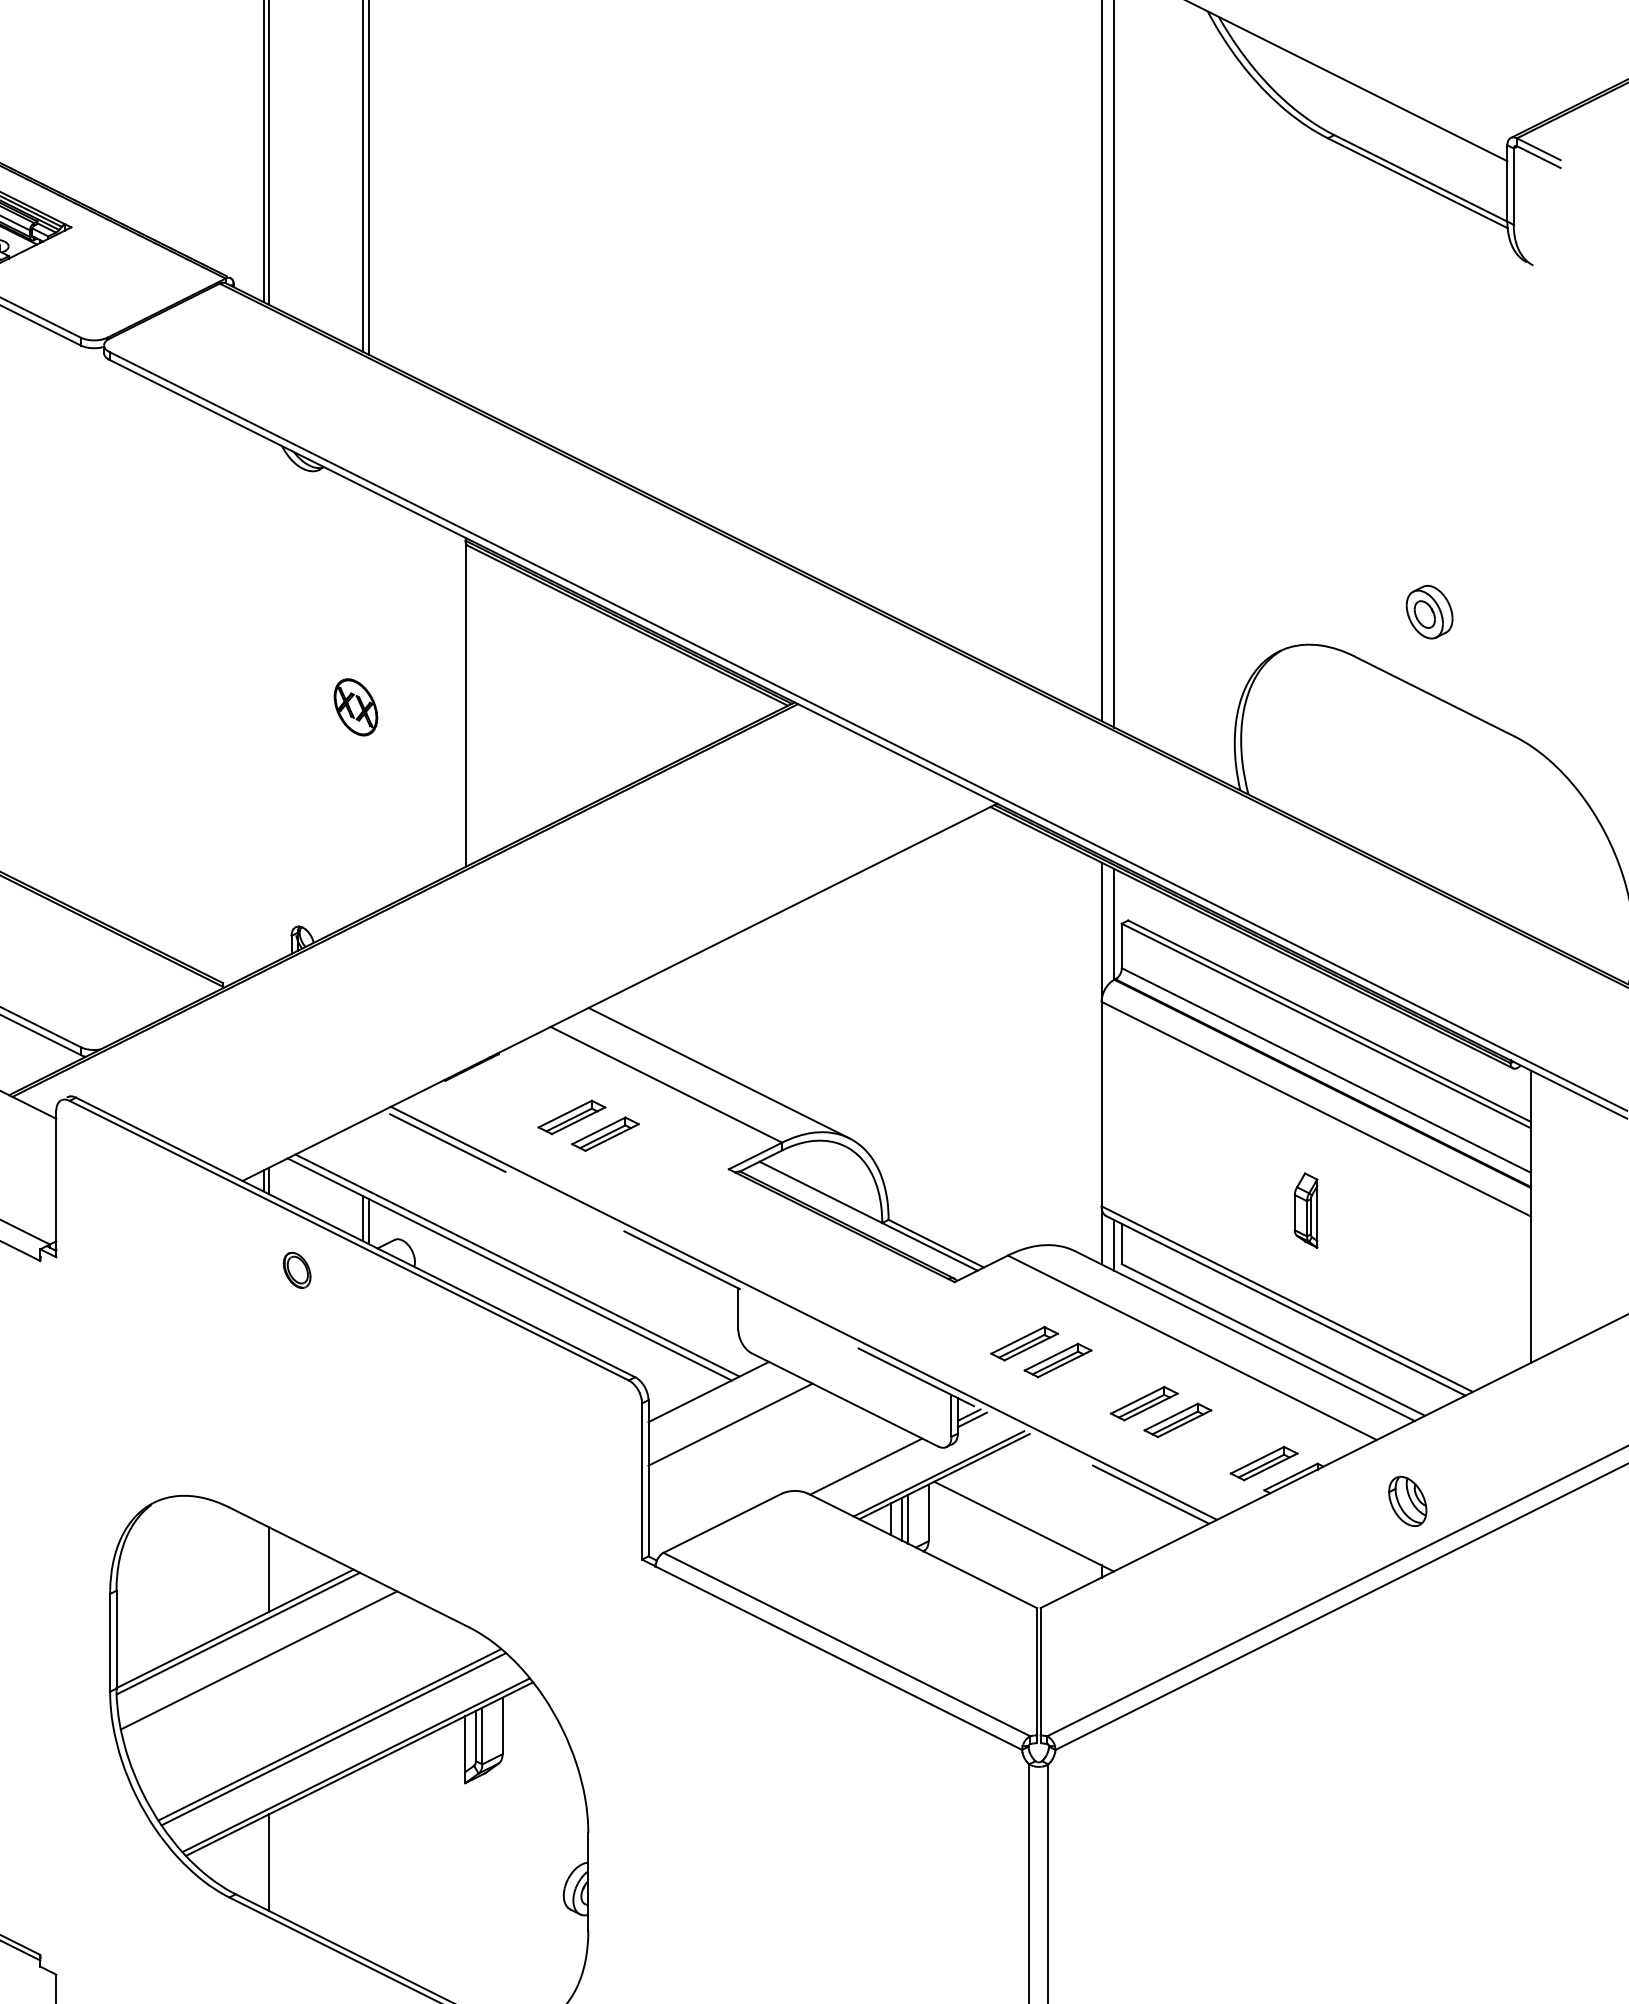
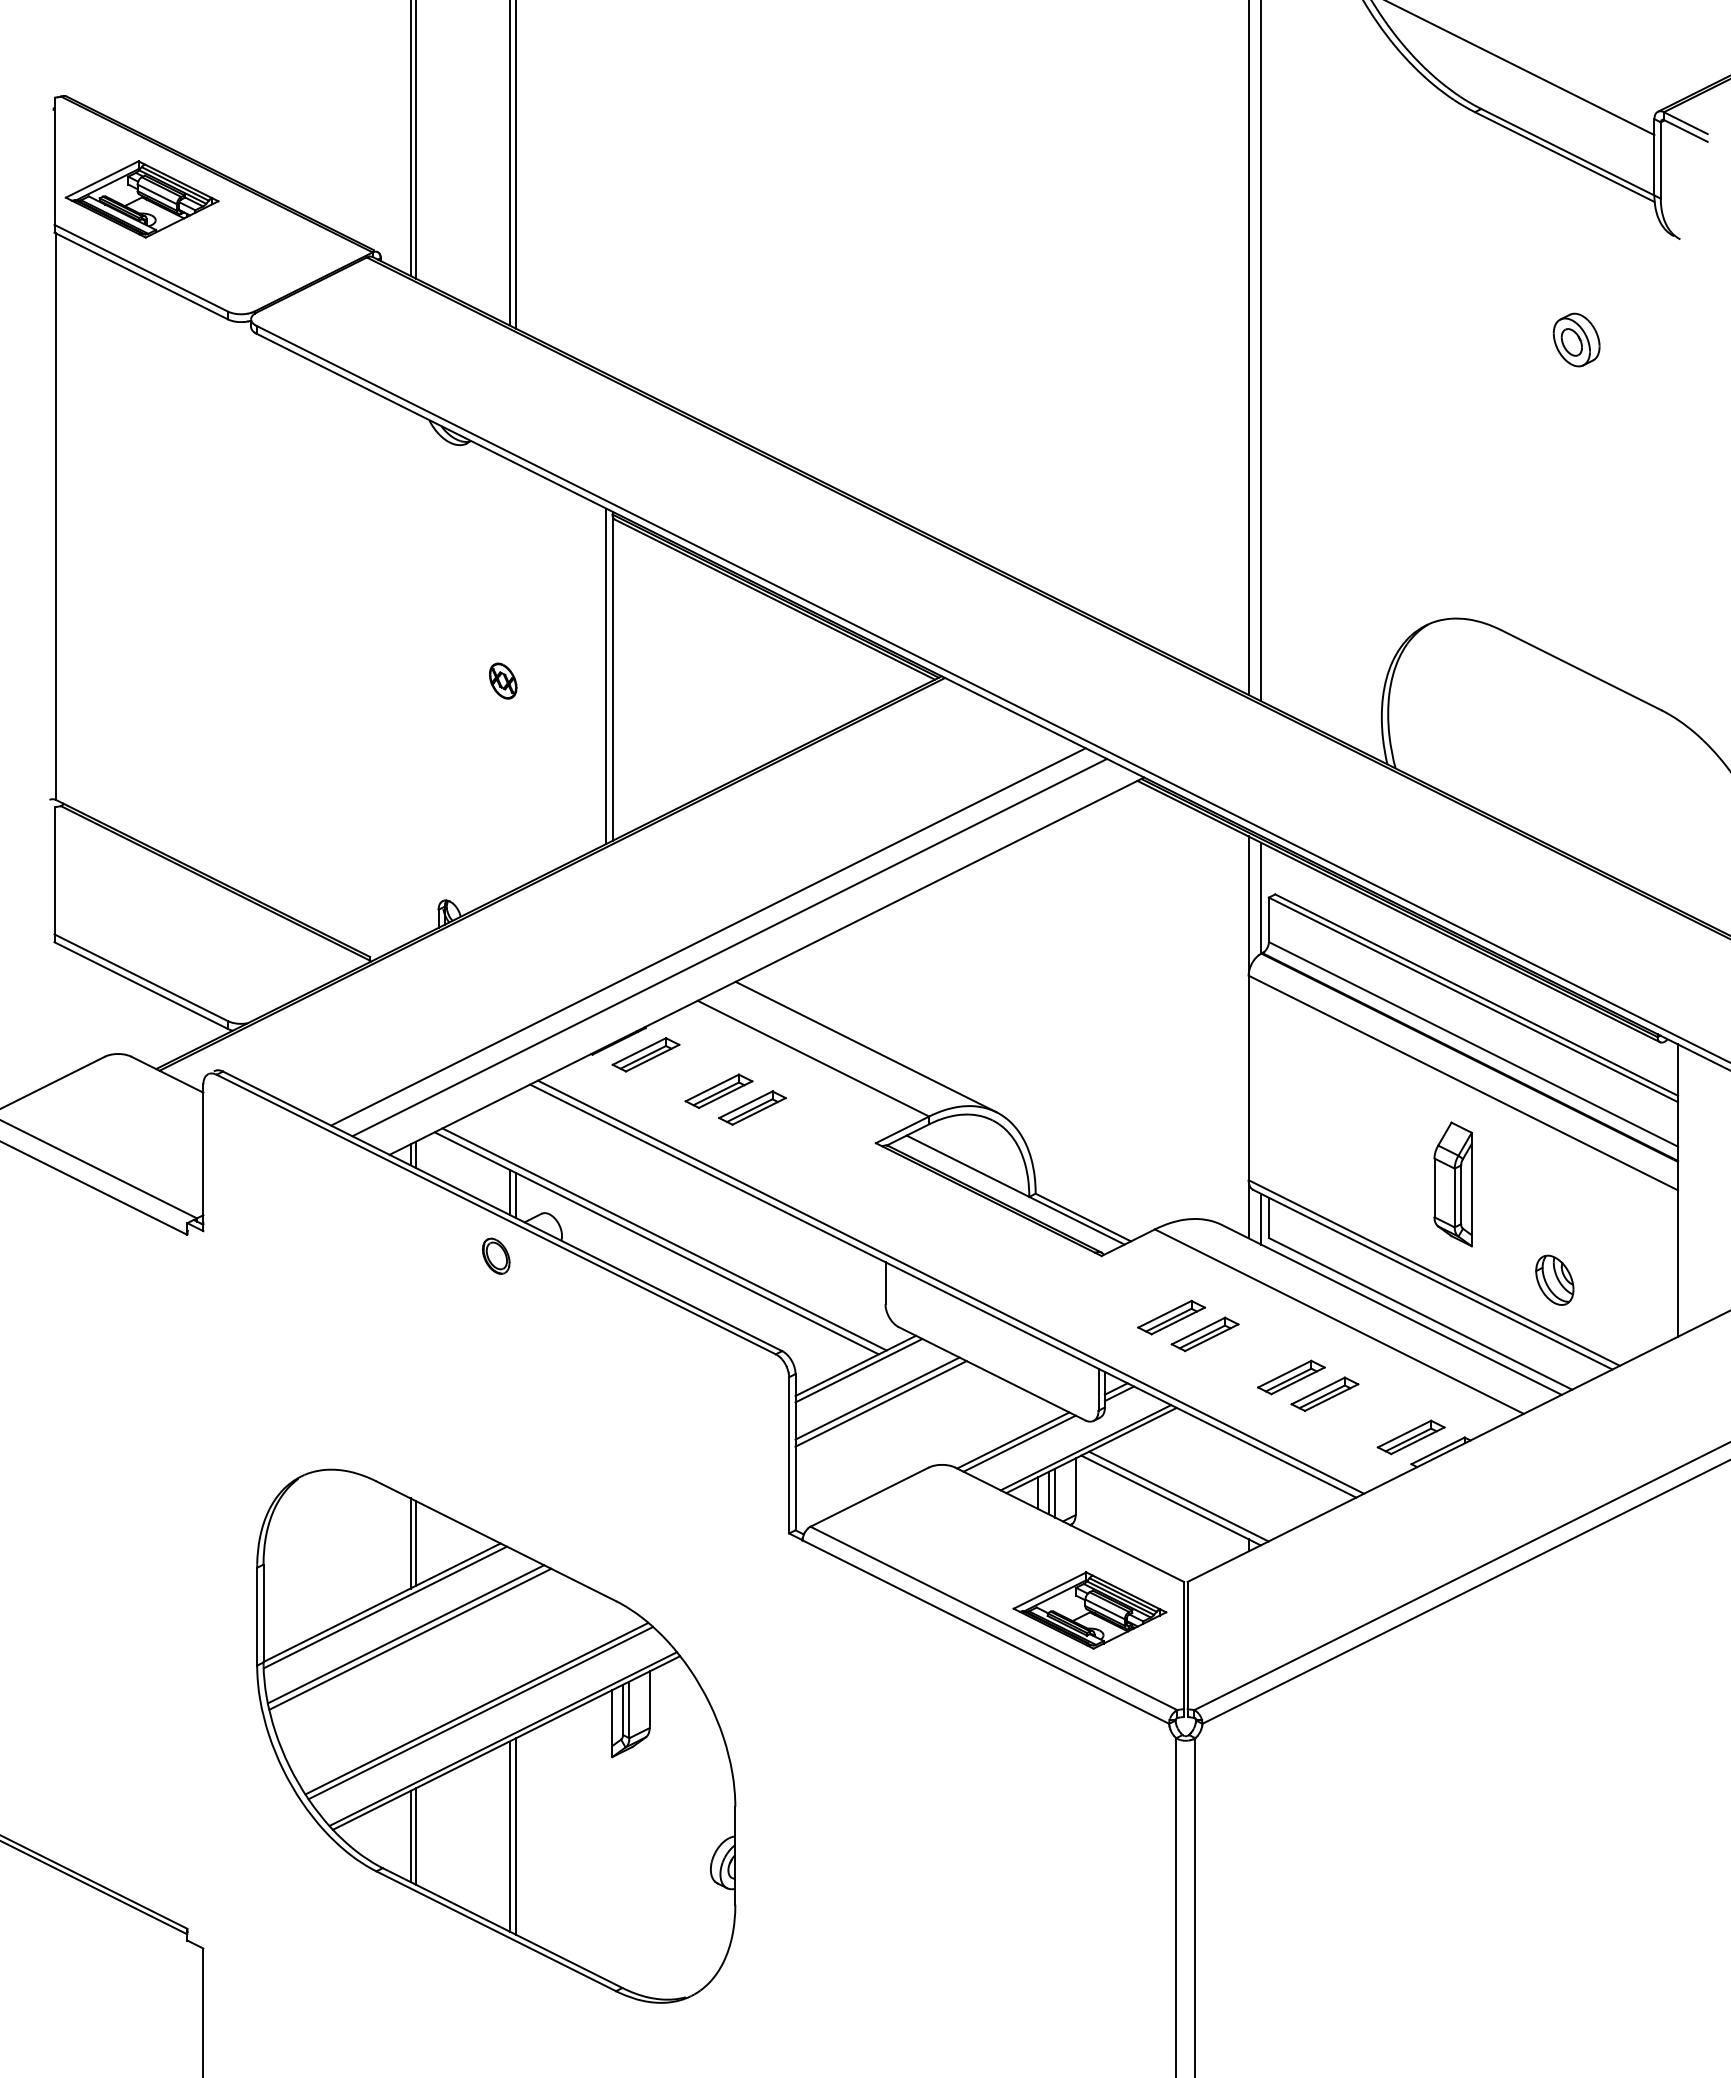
part: (1429, 611) -> (1576, 339), moved
line: (459, 701) -> (606, 675), added
part: (356, 706) -> (503, 680), size x0.62
line: (561, 962) -> (708, 936), added
line: (582, 973) -> (729, 947), added
part: (498, 1080) -> (645, 1054), added
part: (1305, 1210) -> (1452, 1184), size x1.67
part: (296, 1269) -> (495, 1255), moved
line: (796, 1317) -> (943, 1291), dashed -> solid
line: (711, 1396) -> (858, 1370), added
line: (733, 1429) -> (880, 1403), added
line: (872, 1469) -> (1019, 1443), added
part: (1407, 1500) -> (1554, 1279), moved
line: (1031, 1522) -> (1178, 1496), added
line: (263, 1569) -> (410, 1543), added
part: (942, 1636) -> (1089, 1610), added
line: (263, 1664) -> (410, 1638), added
line: (263, 1862) -> (410, 1836), added
line: (362, 1862) -> (509, 1836), added
line: (368, 1862) -> (515, 1836), added

